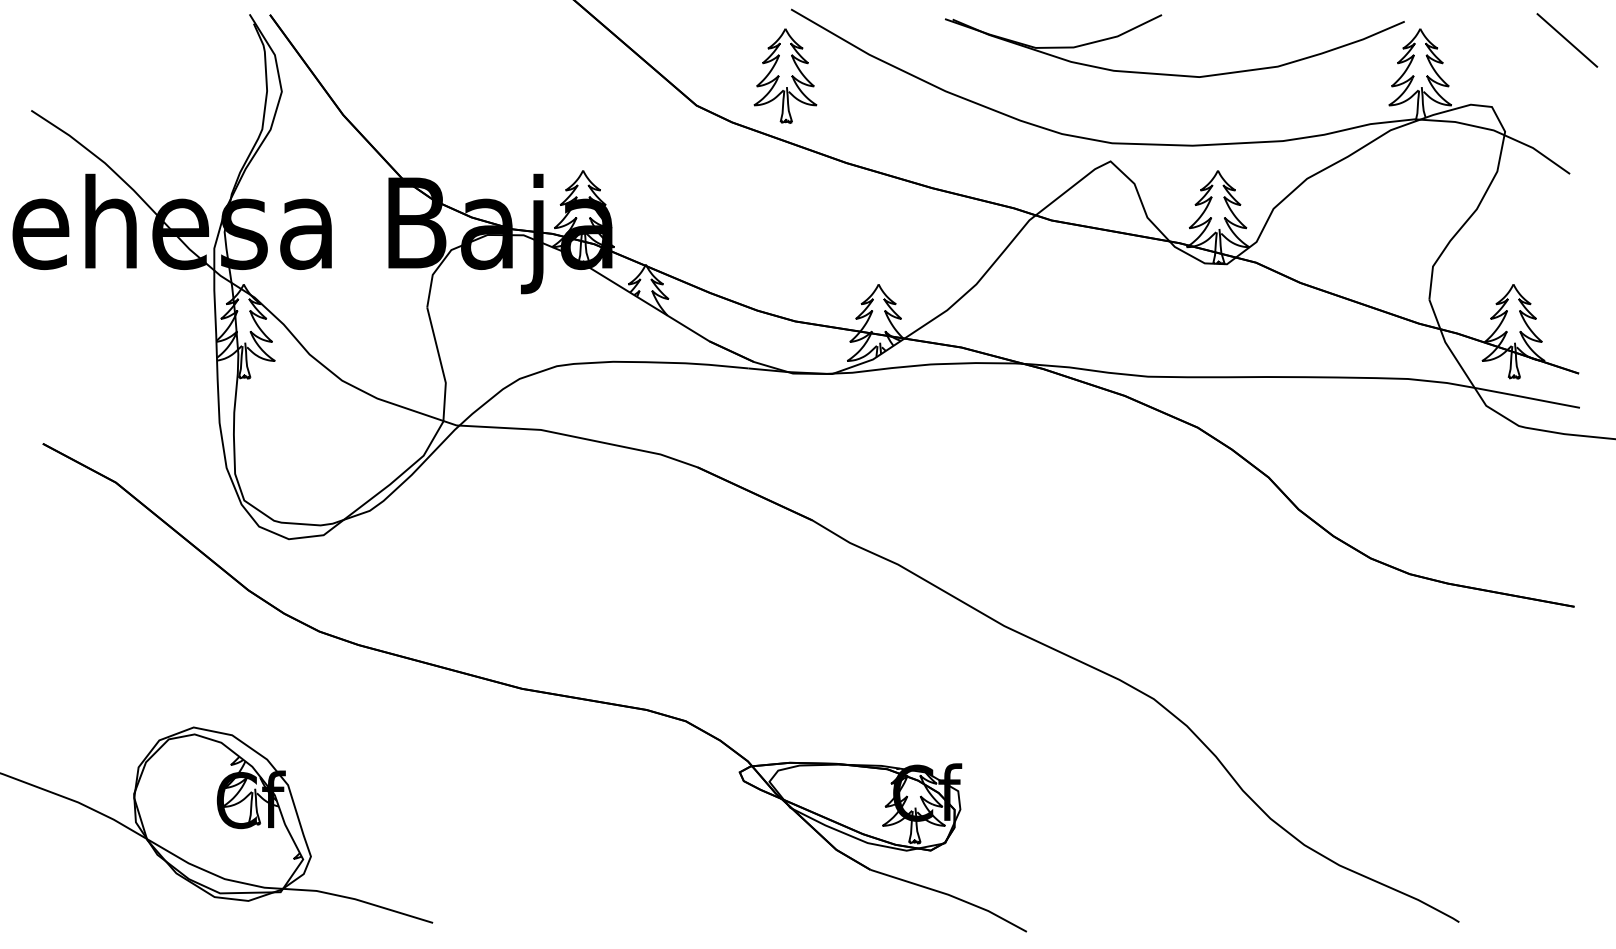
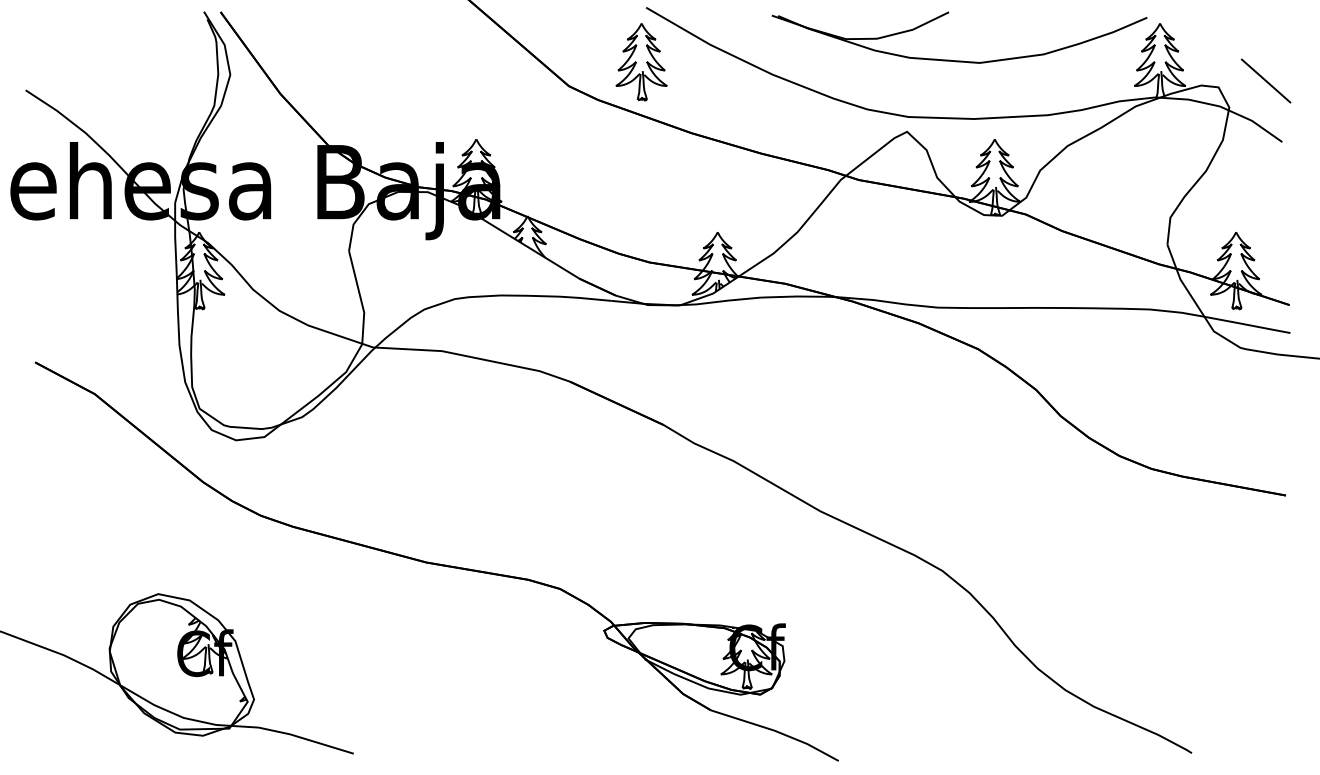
line: (1566, 39) -> (1265, 80), moved

